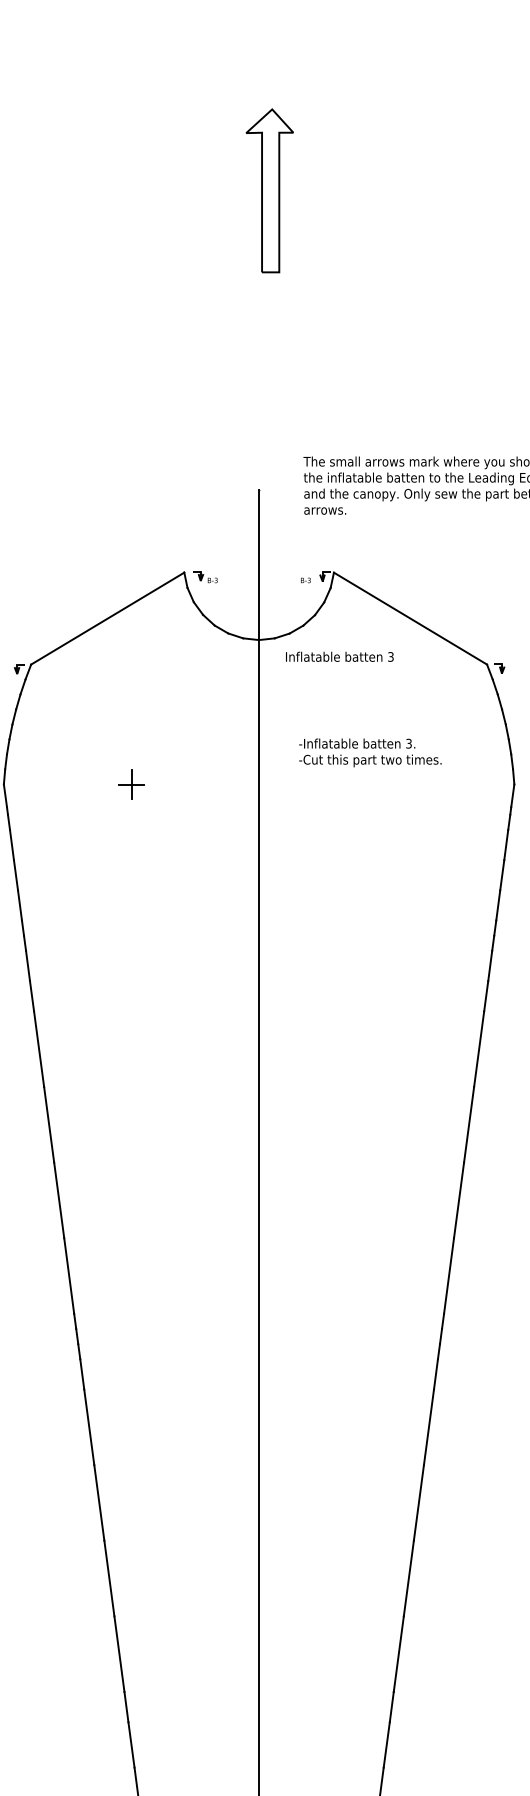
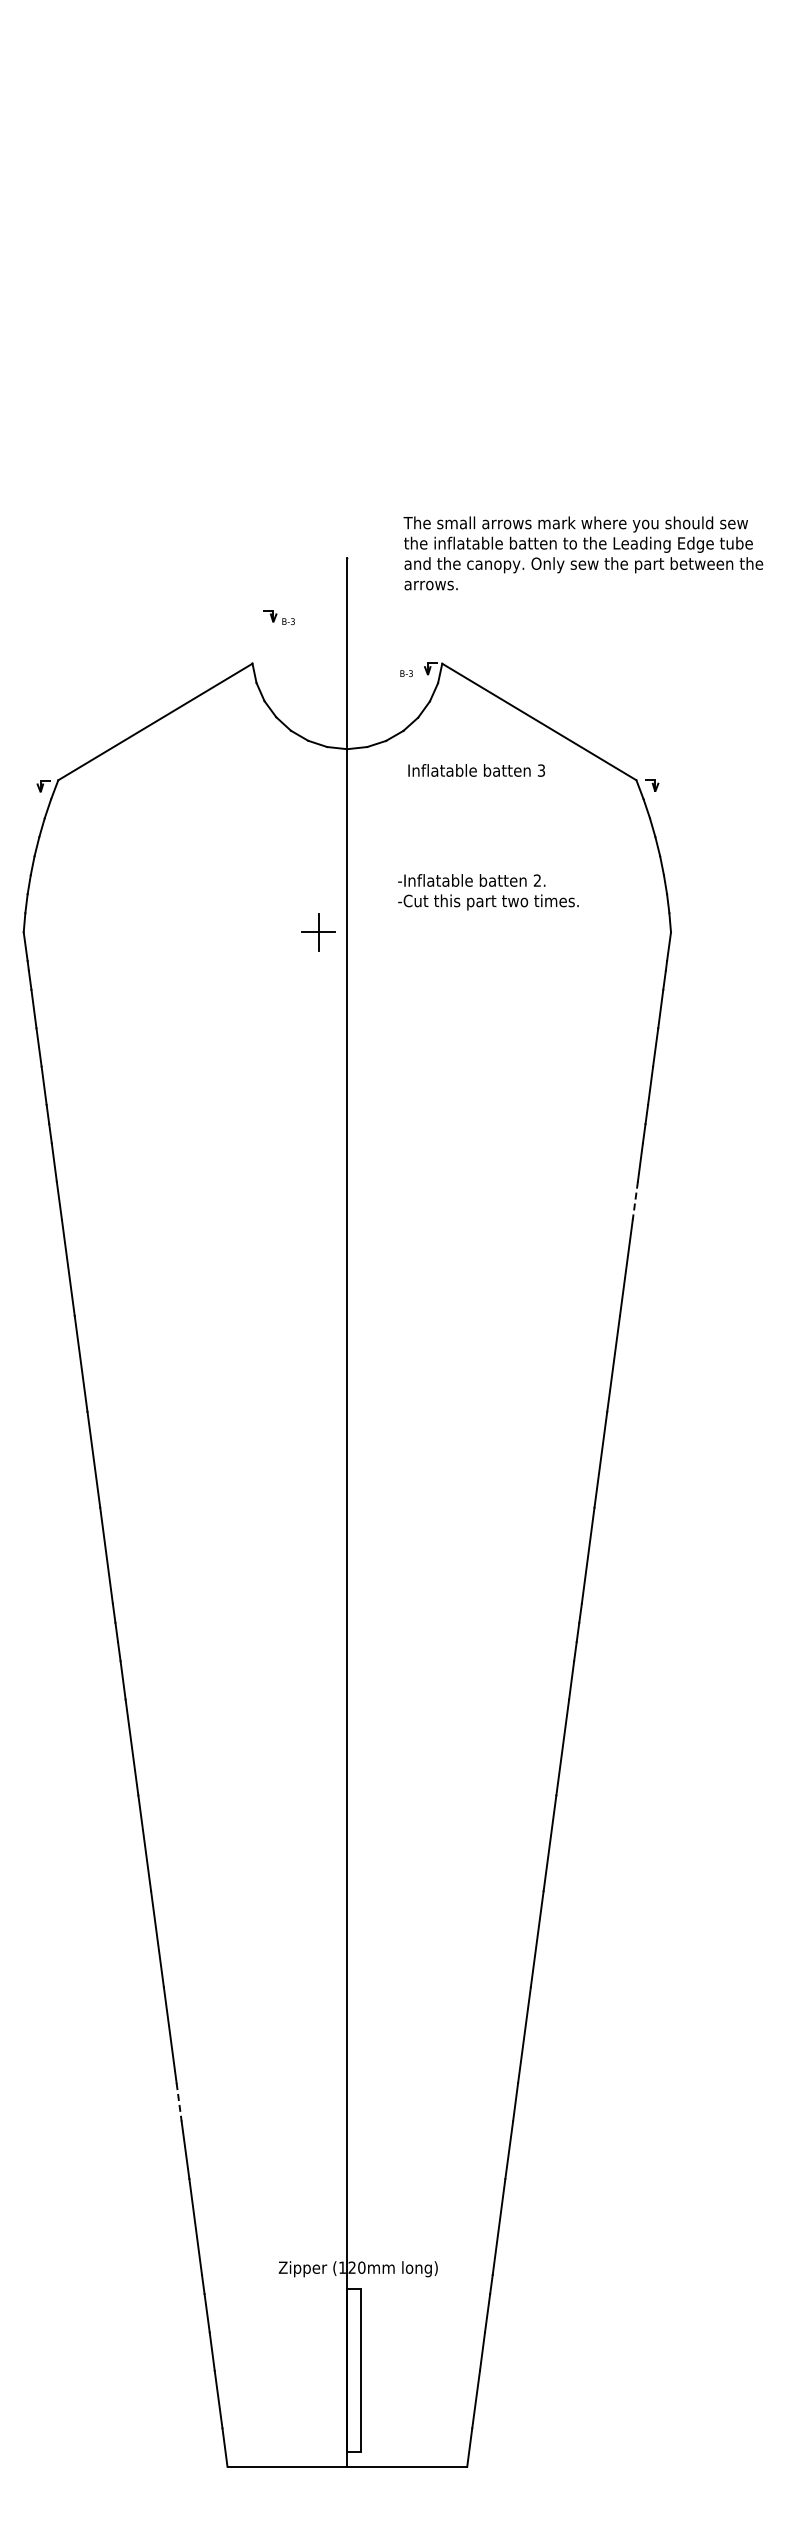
part: (269, 190) -> (360, 179), removed
part: (204, 577) -> (278, 617), moved
text: (339, 656) -> (476, 770), moved
text: (408, 743) -> (536, 880), 3. -> 2.
part: (131, 784) -> (318, 932), moved
line: (486, 996) -> (635, 1201), solid -> dashed
line: (126, 1707) -> (179, 2102), solid -> dashed

